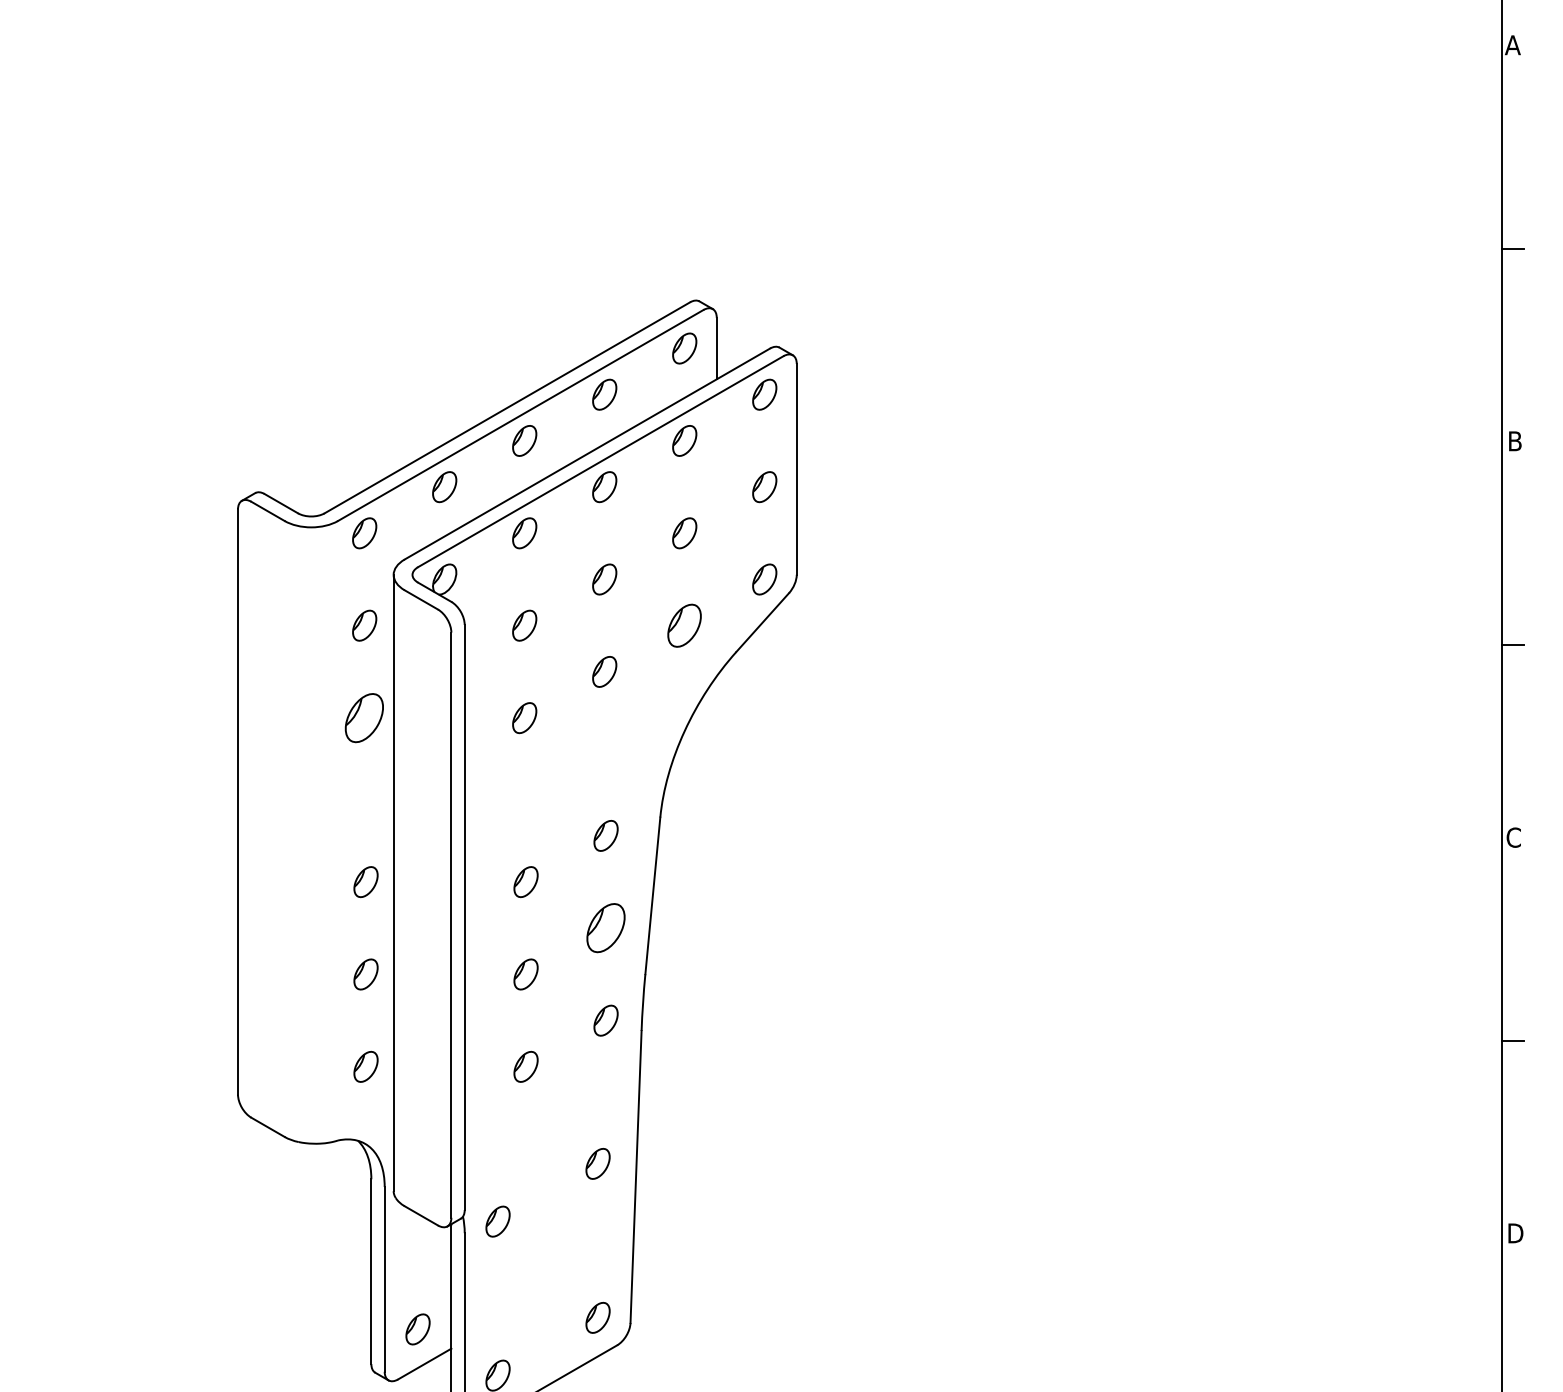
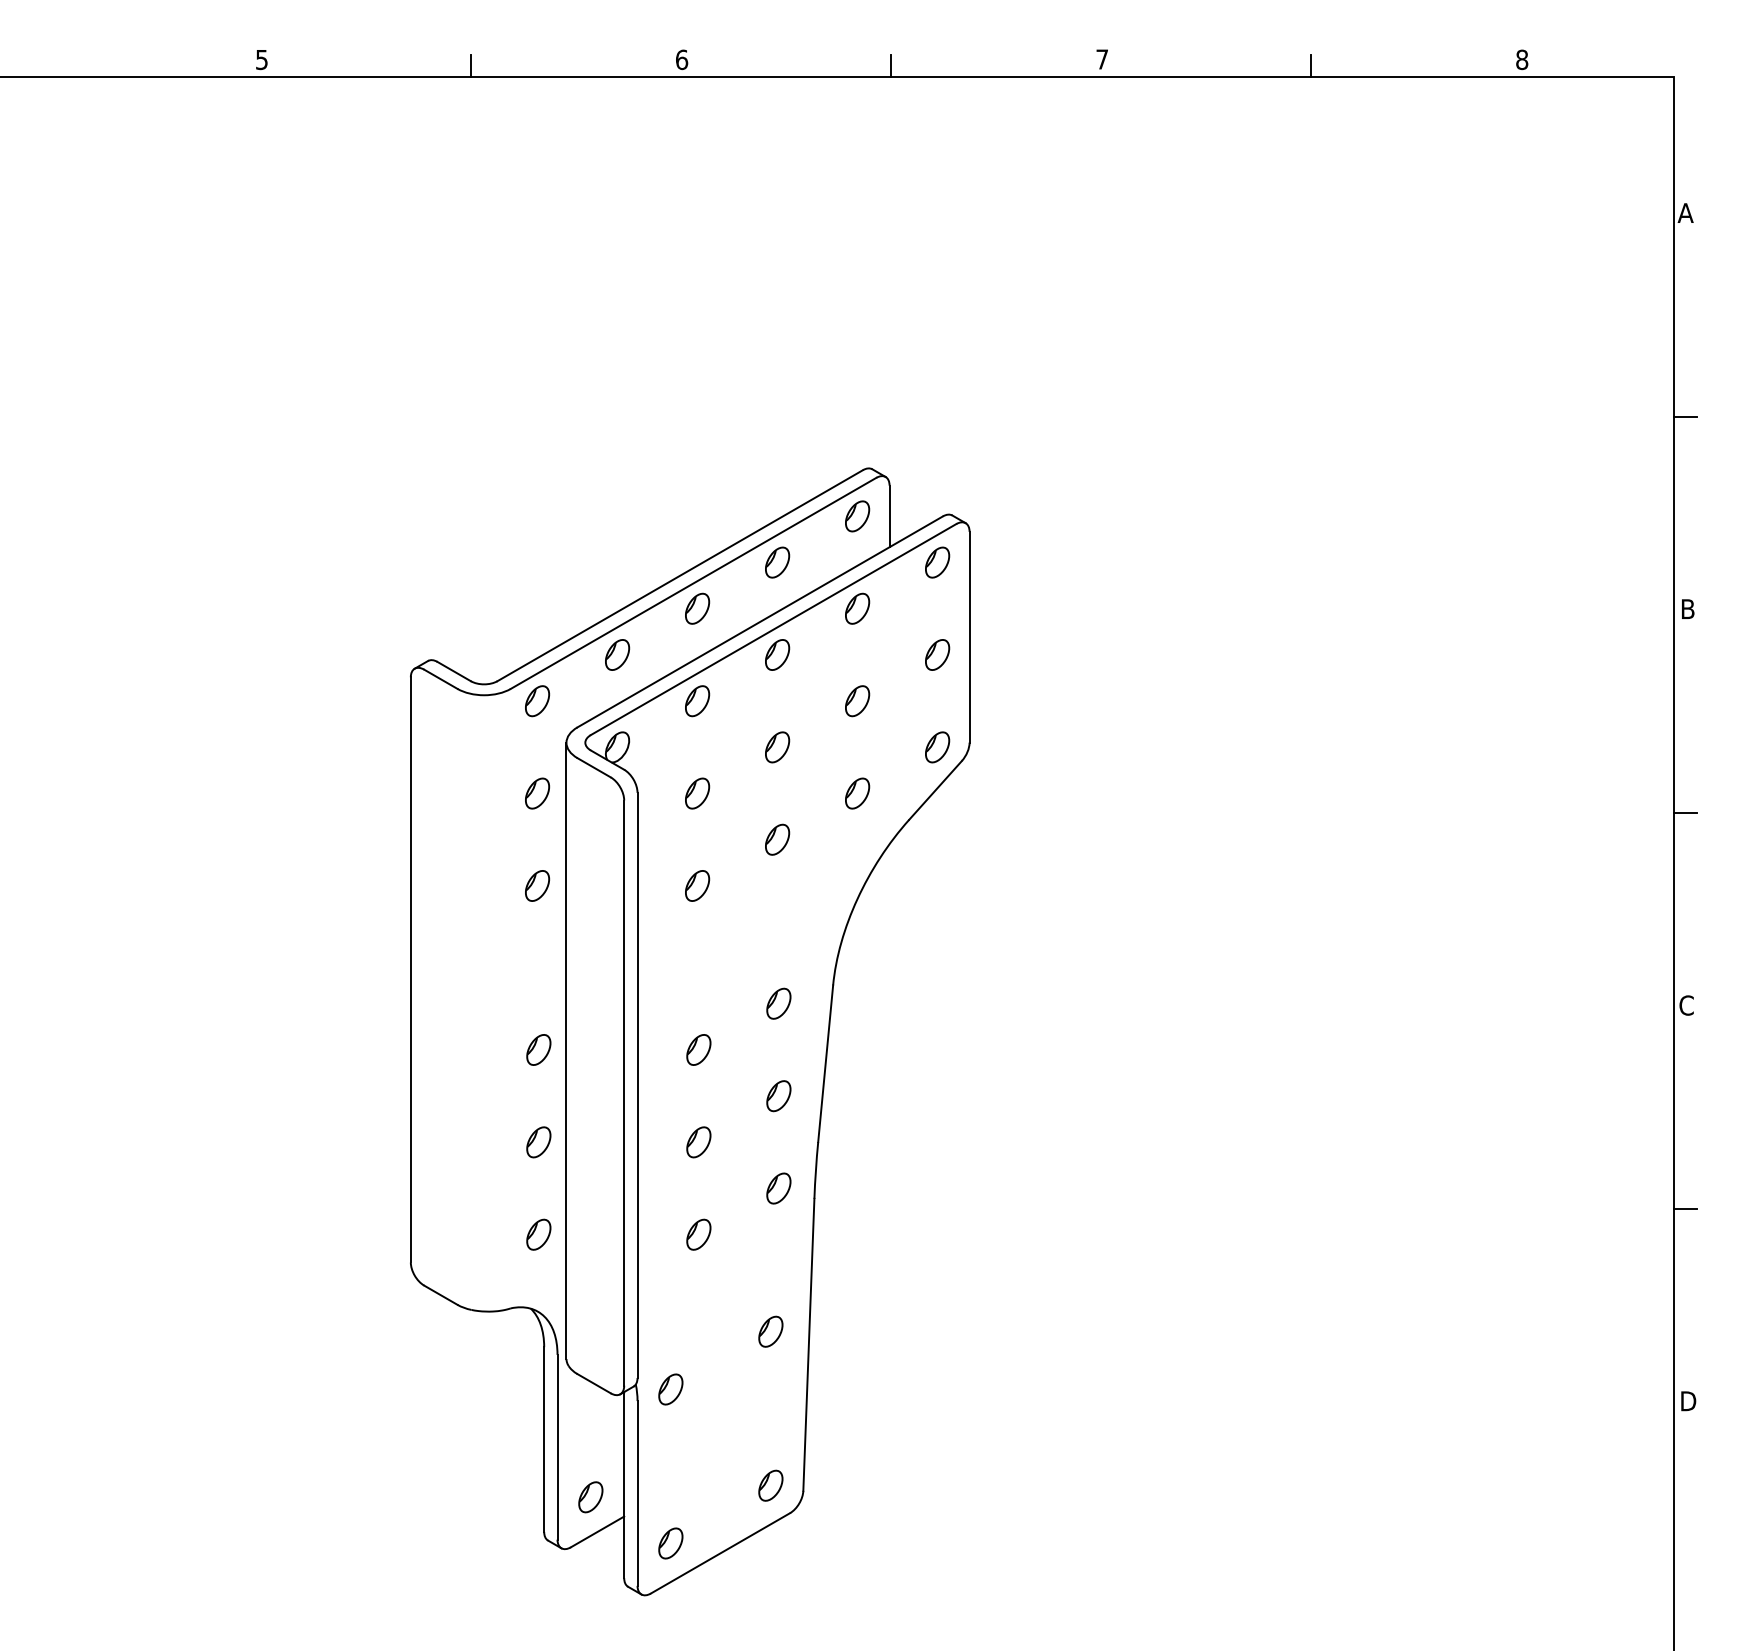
part: (684, 625) -> (857, 793), size x0.71
part: (364, 717) -> (537, 885), size x0.62
part: (605, 928) -> (778, 1096), size x0.62

